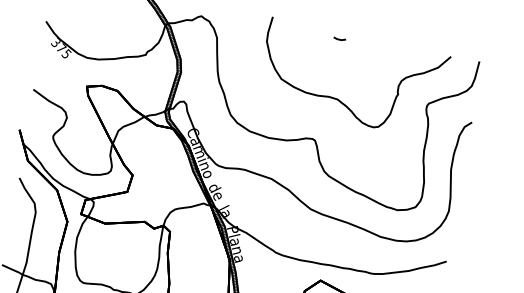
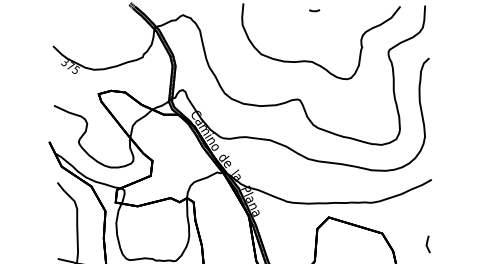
line: (339, 38) -> (314, 10), moved

